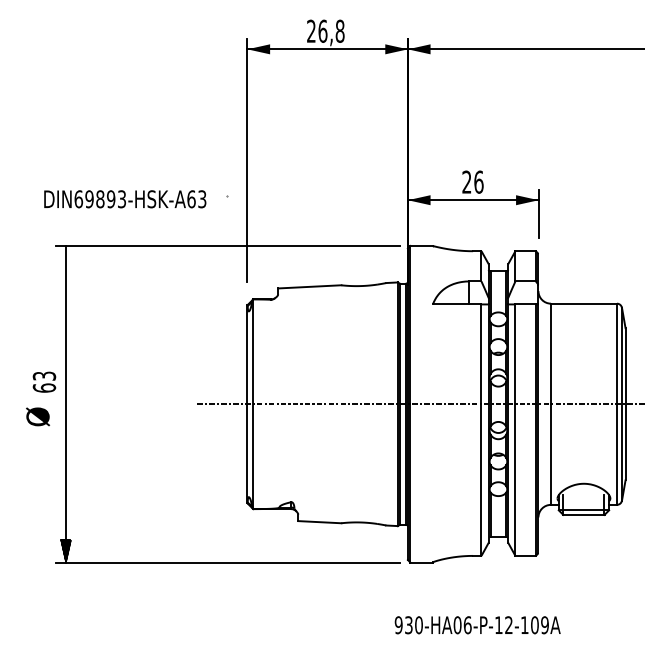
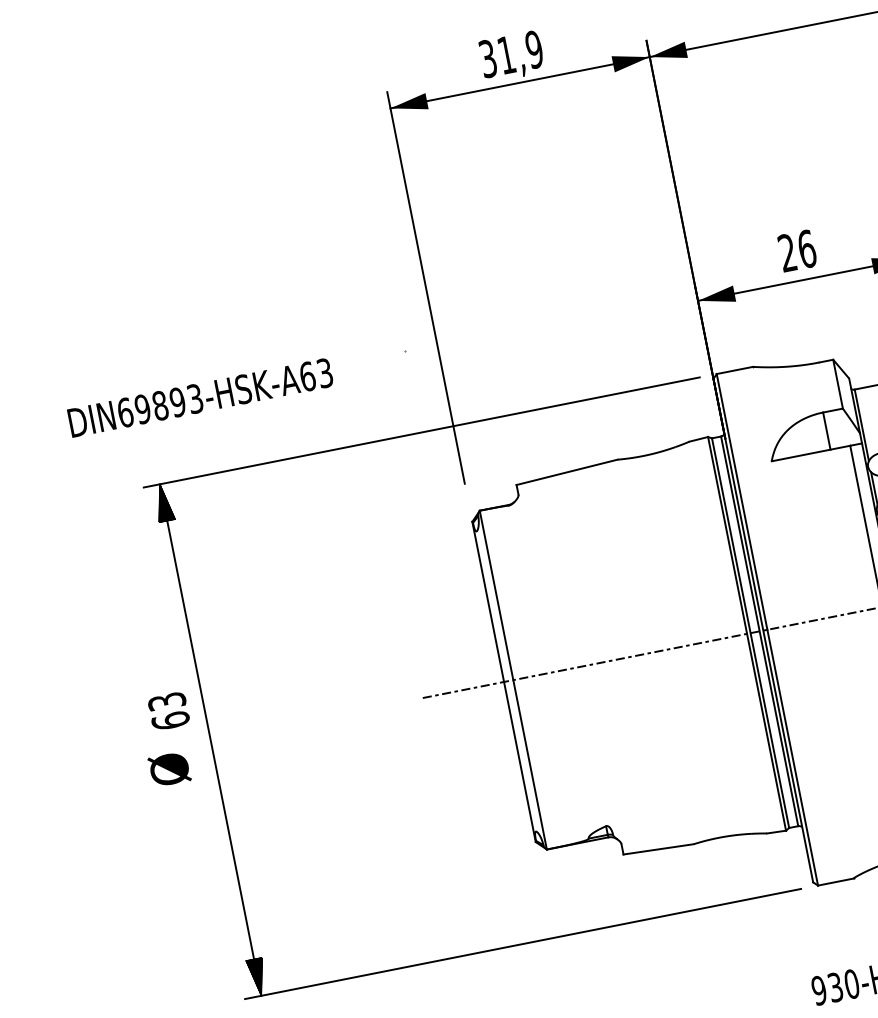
text: (325, 30) -> (510, 53), 26,8 -> 31,9
text: (125, 199) -> (201, 398), moved
hatch: (65, 257) -> (163, 503), added

